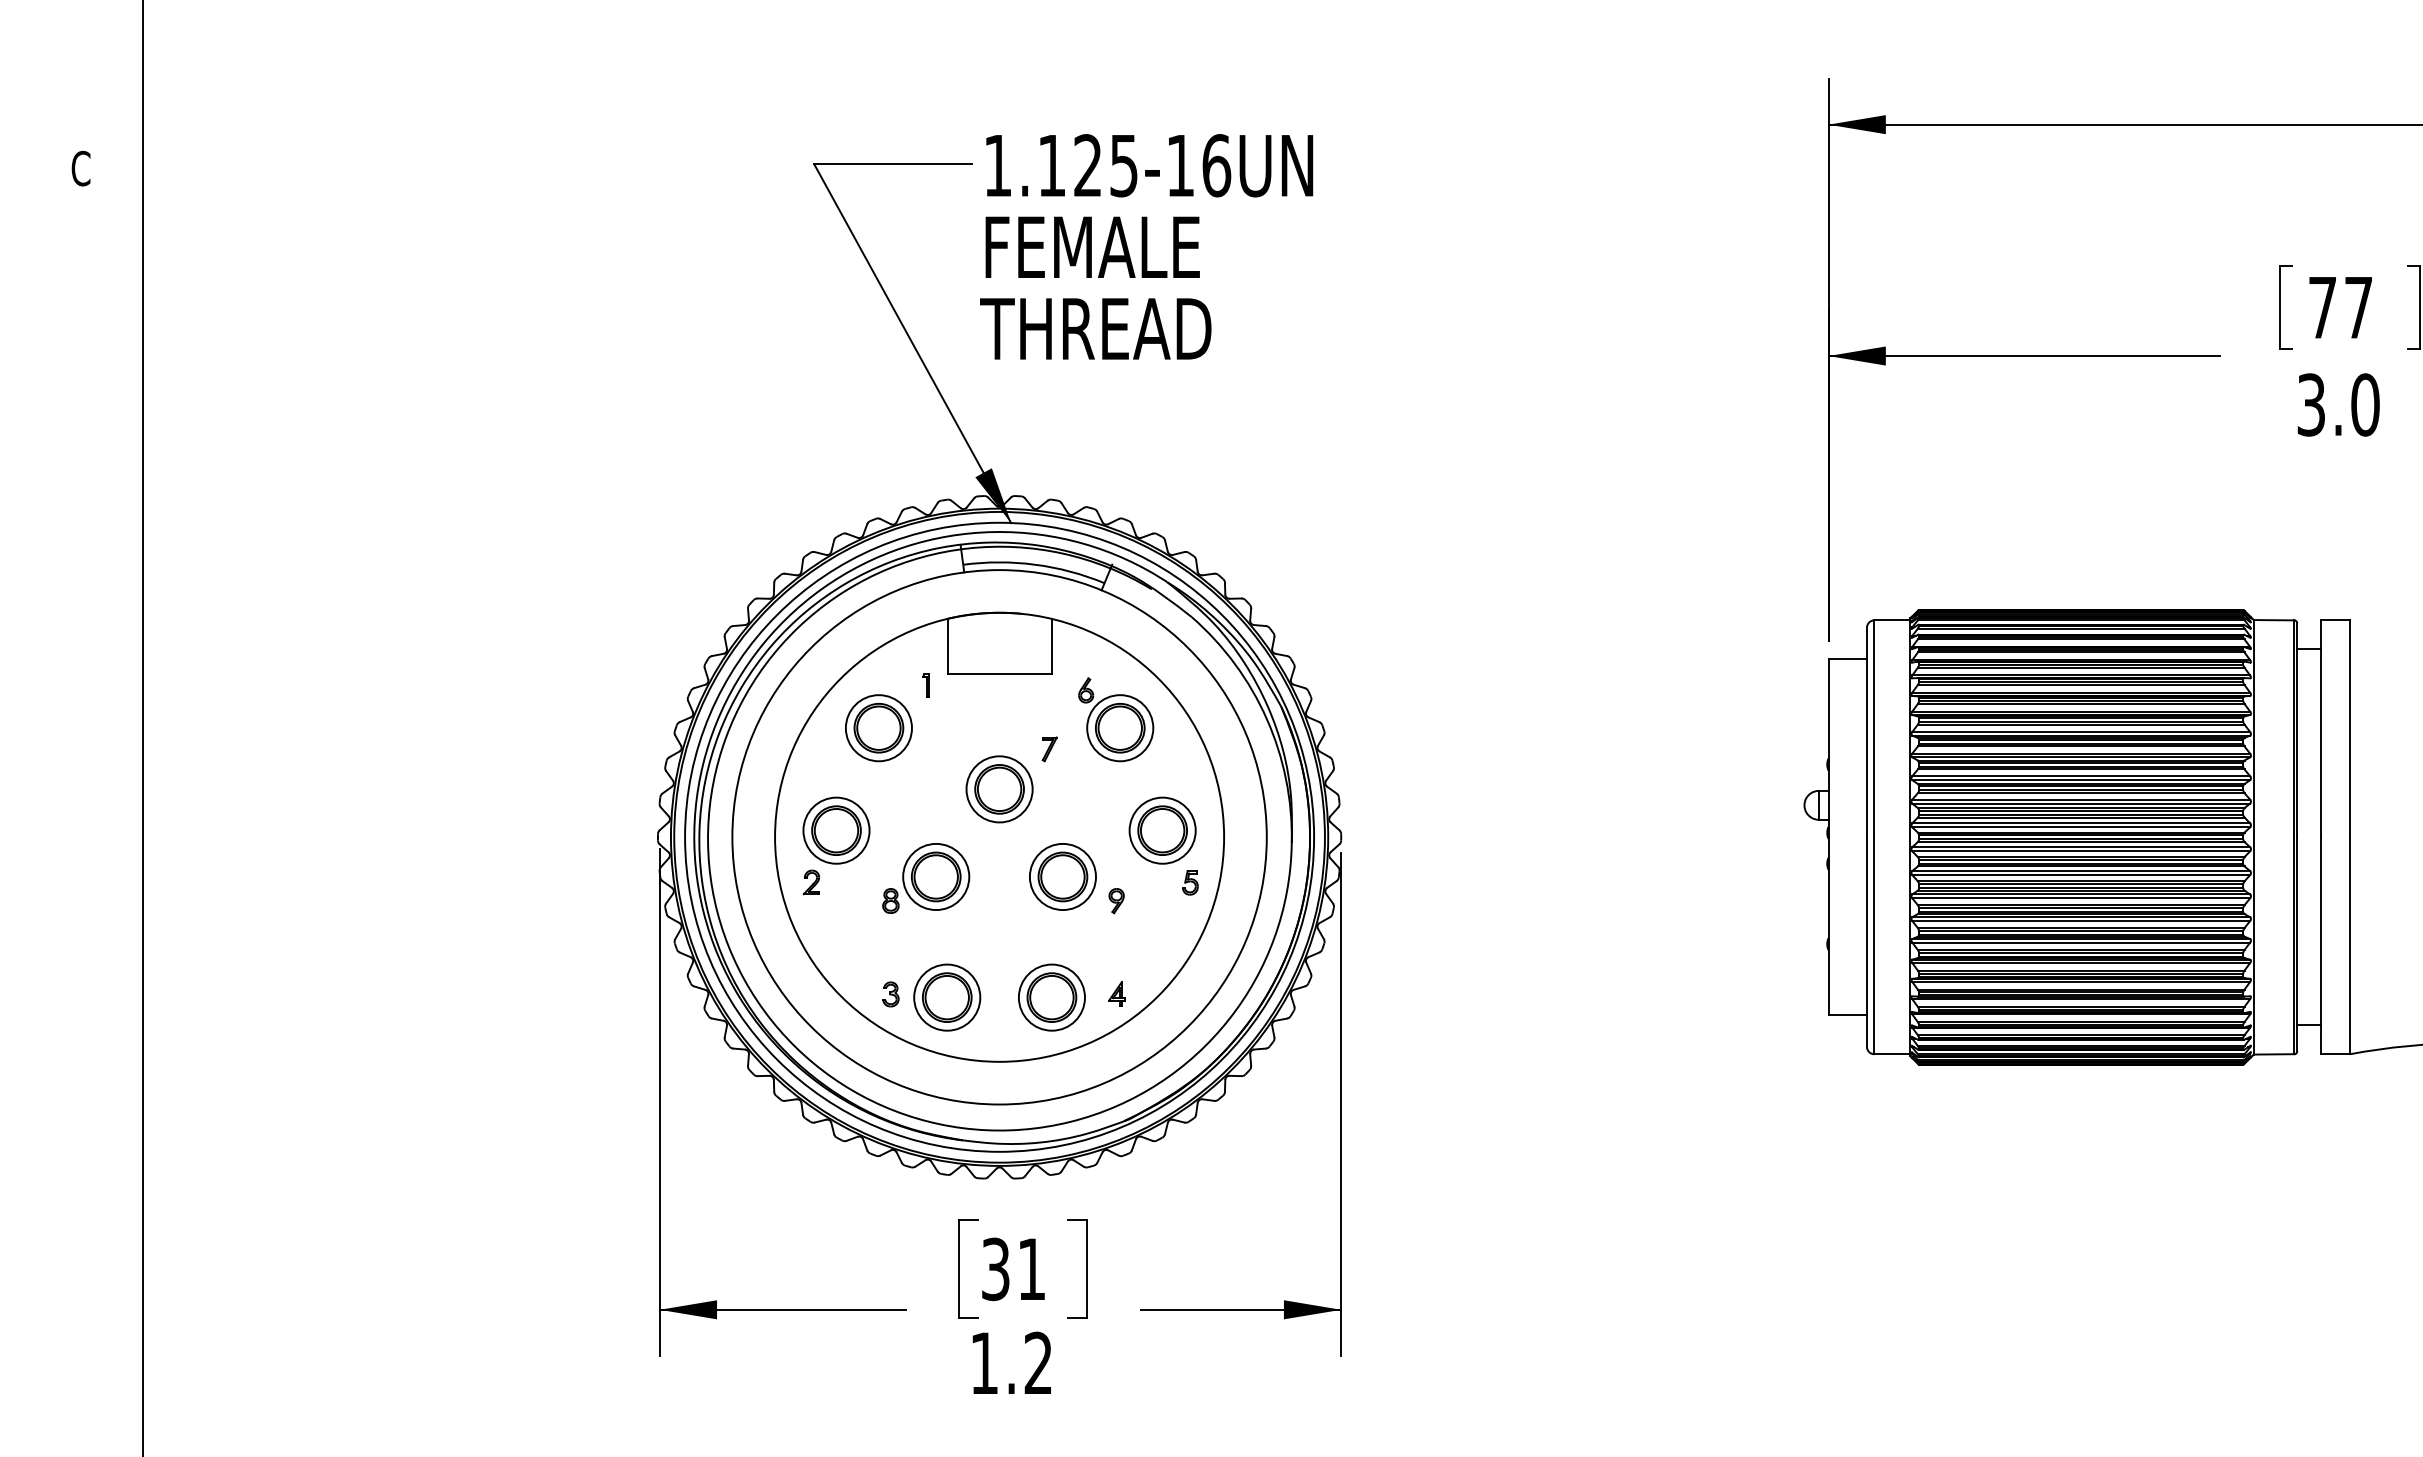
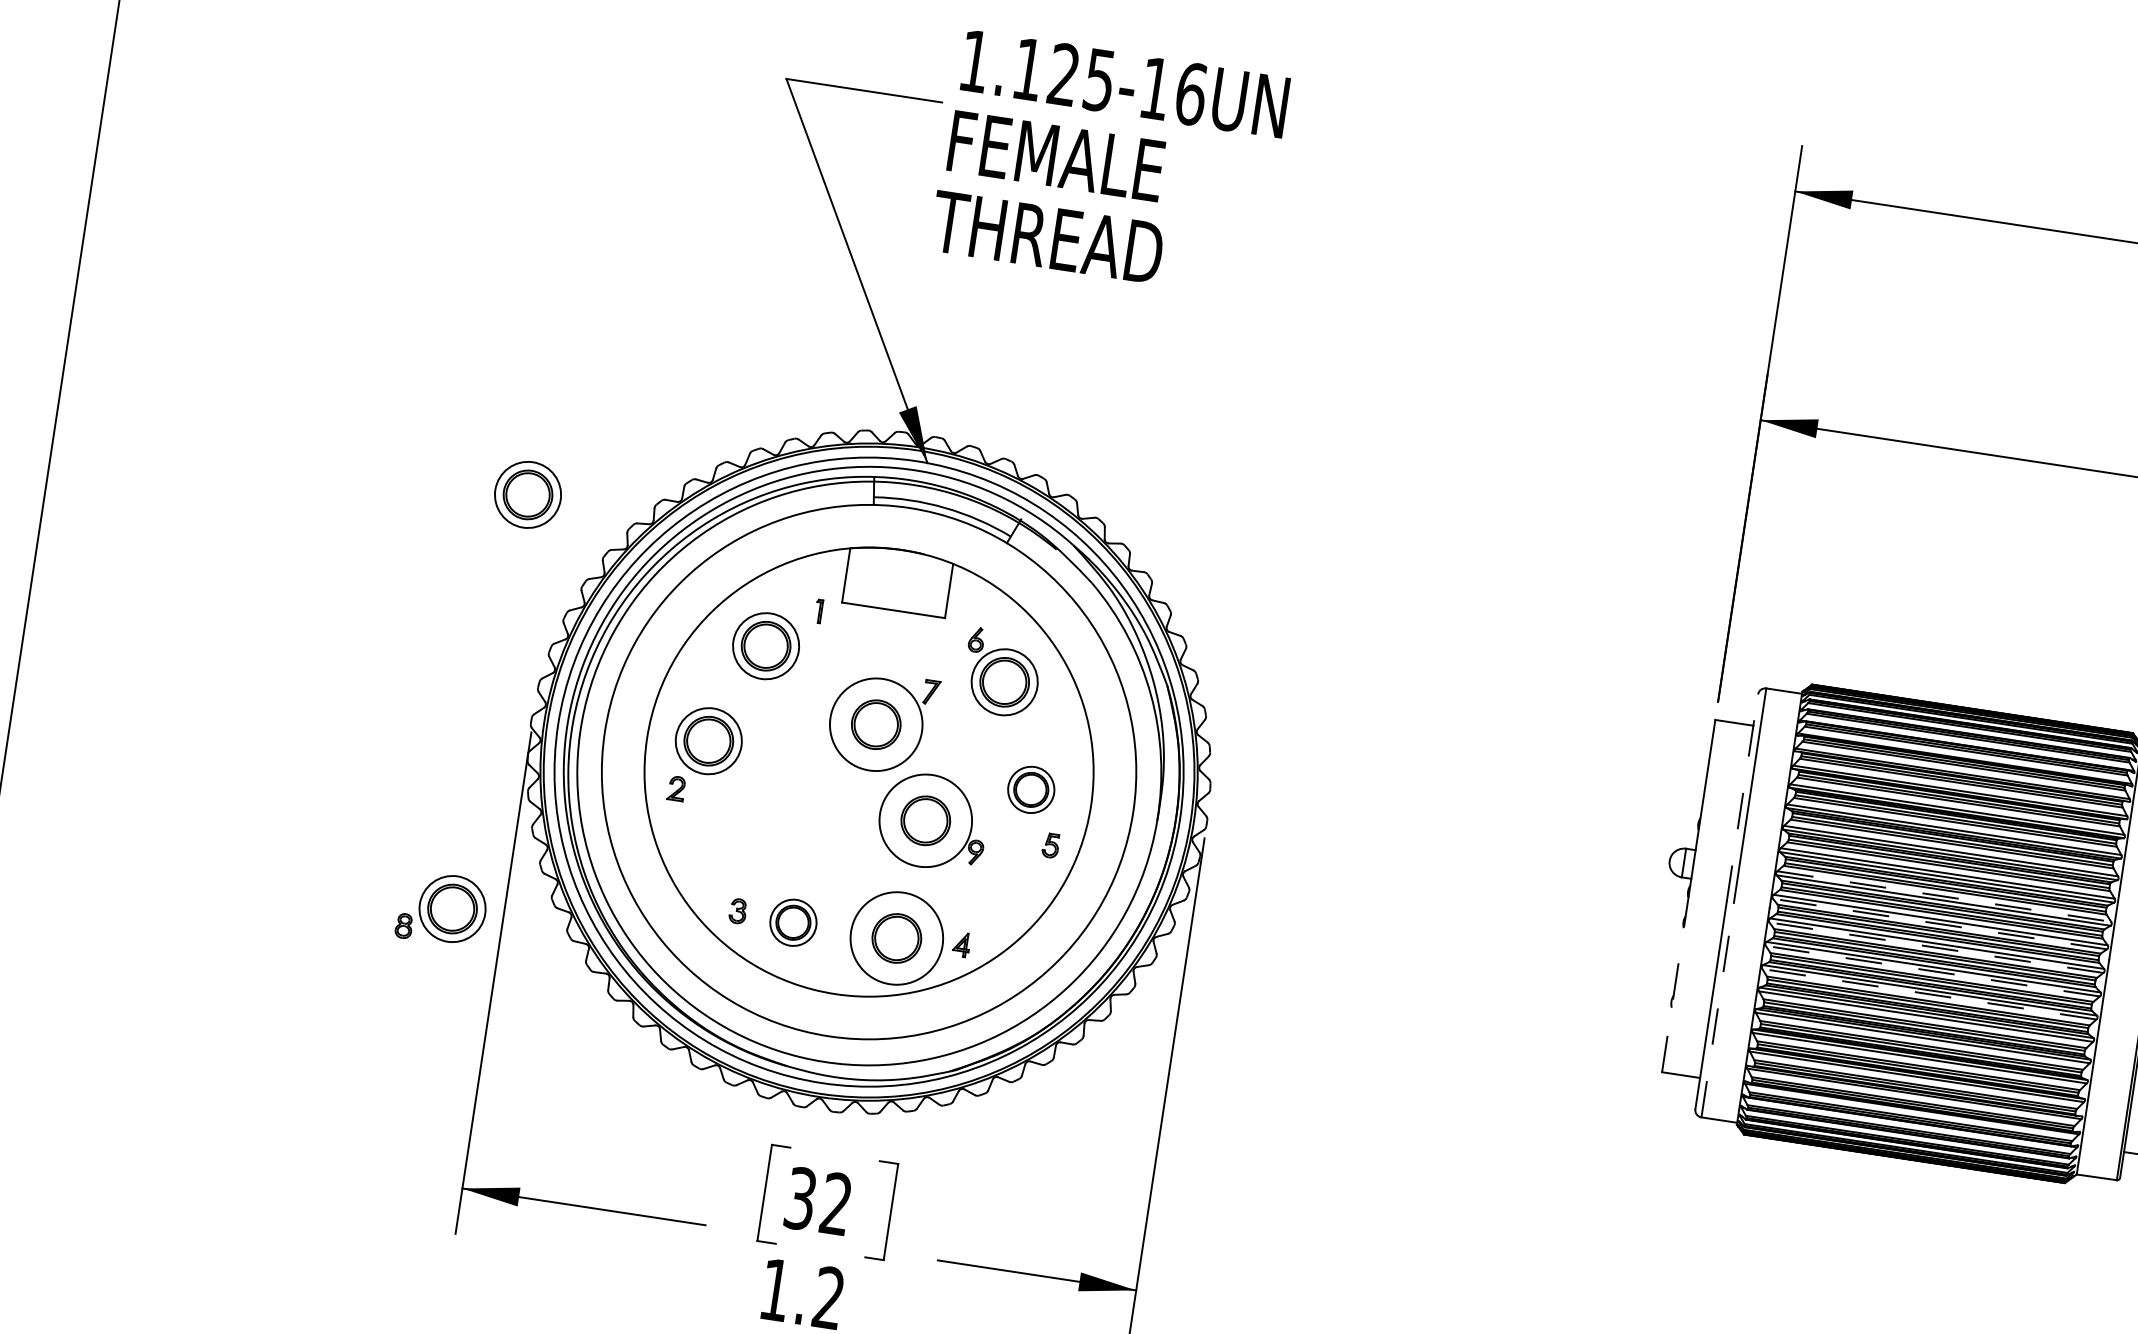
text: (1146, 246) -> (1109, 163), moved
part: (620, 614) -> (527, 495), added
line: (1867, 732) -> (1742, 798), solid -> dashed
circle: (999, 789) -> (876, 724), size x1.4
line: (2081, 799) -> (1944, 896), solid -> dashed
line: (2081, 827) -> (1940, 924), solid -> dashed
part: (1162, 830) -> (1031, 789), size x0.7
line: (2081, 851) -> (1936, 947), solid -> dashed
line: (2081, 875) -> (1933, 971), solid -> dashed
circle: (1062, 876) -> (925, 820), size x1.4
part: (926, 878) -> (442, 909), moved
line: (2081, 898) -> (1929, 994), solid -> dashed
line: (1828, 925) -> (1675, 983), solid -> dashed
line: (1874, 945) -> (1717, 1009), solid -> dashed
part: (947, 997) -> (793, 922), size x0.7
circle: (1051, 997) -> (896, 938), size x1.4
text: (1031, 1268) -> (836, 1203), 31 -> 32

